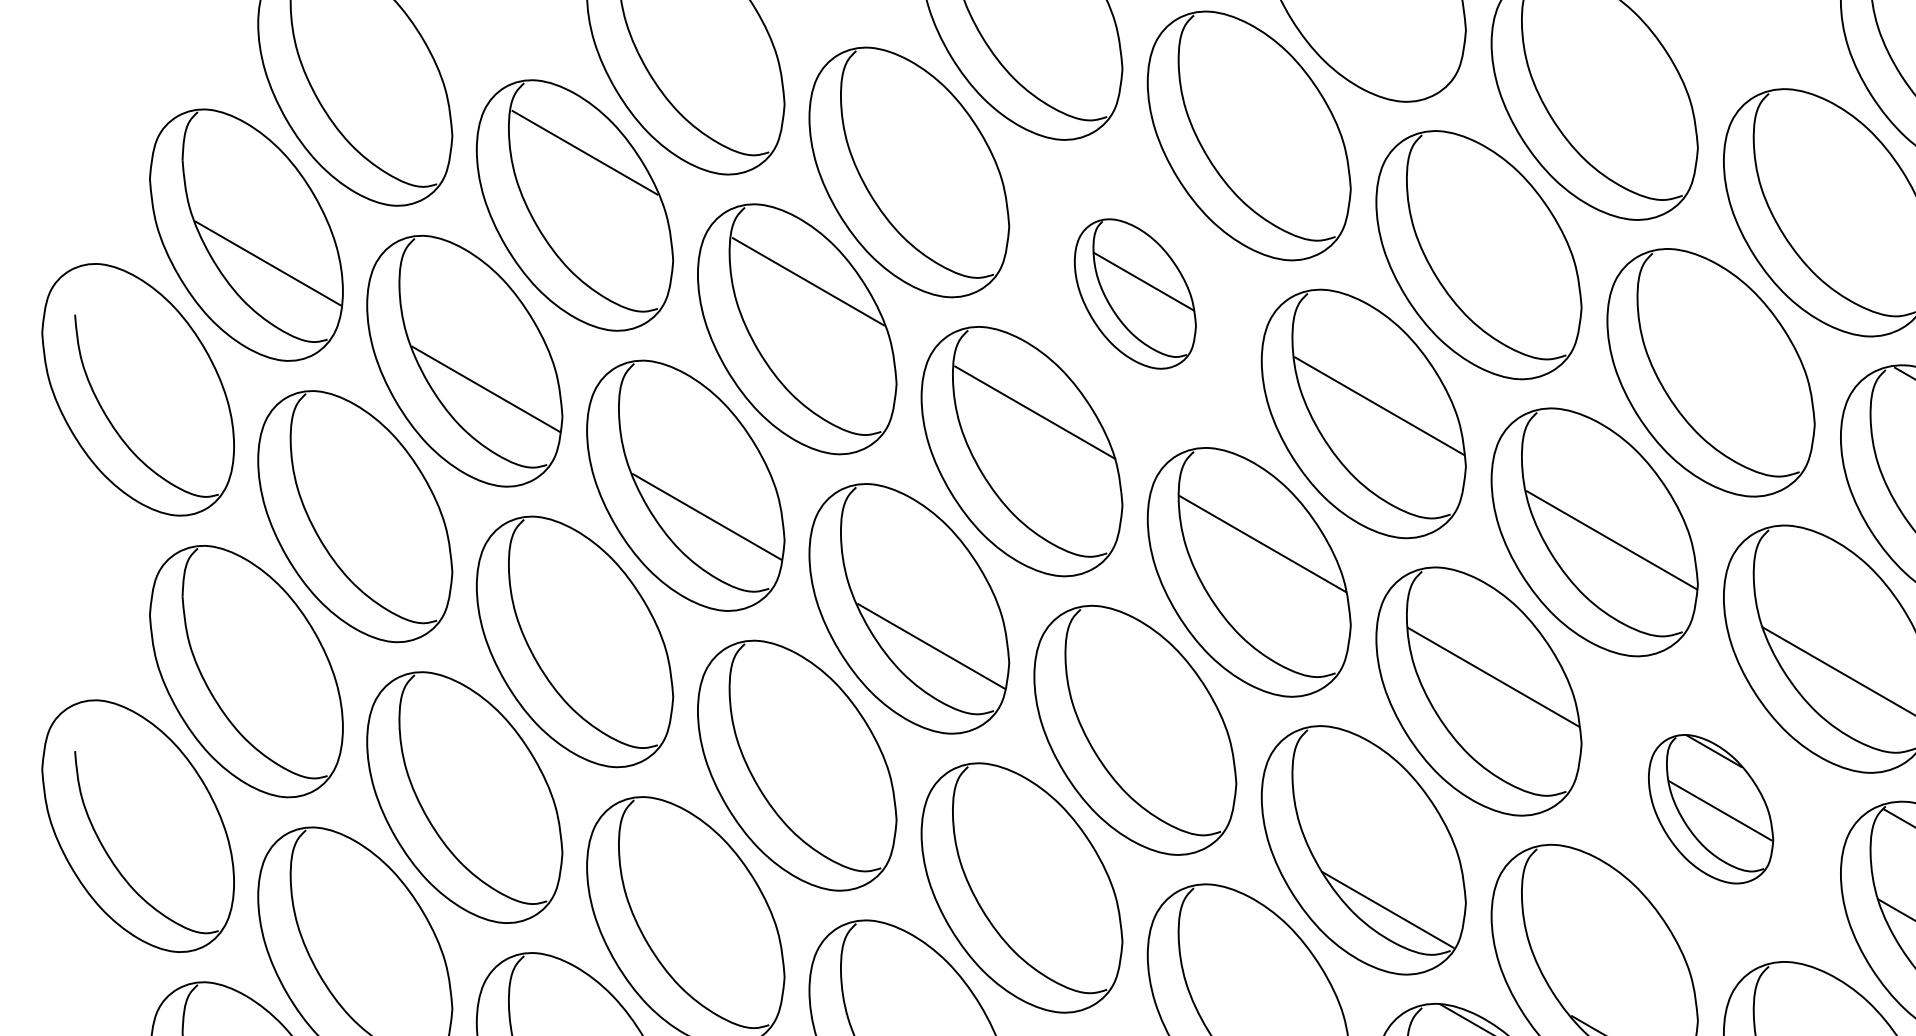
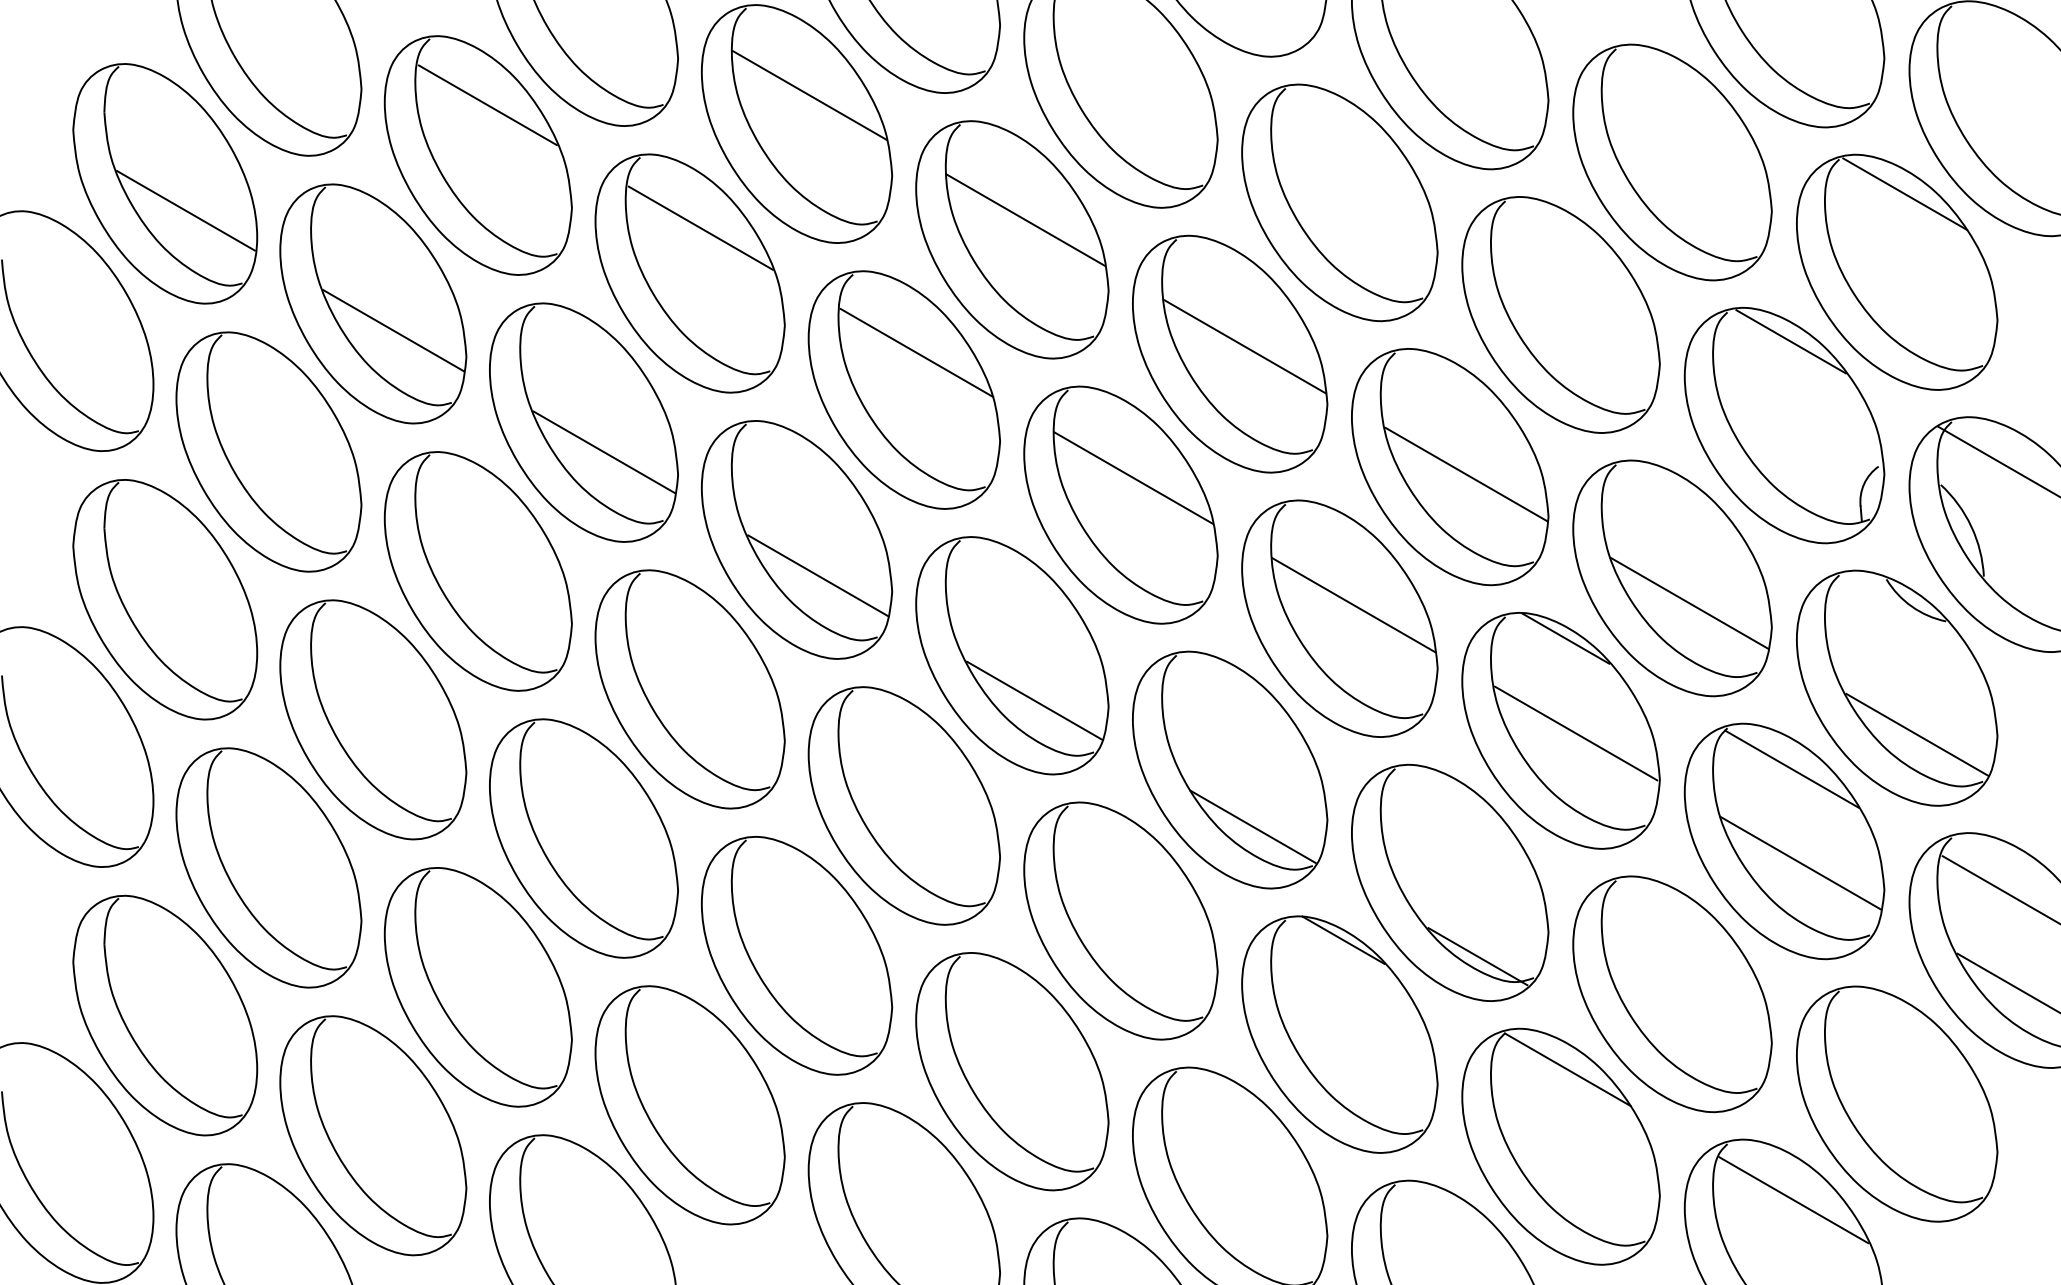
line: (922, 141) -> (809, 94), added
part: (1135, 293) -> (1012, 239), size x1.67
line: (1158, 777) -> (1034, 700), added
part: (1710, 808) -> (1560, 730), size x1.67

